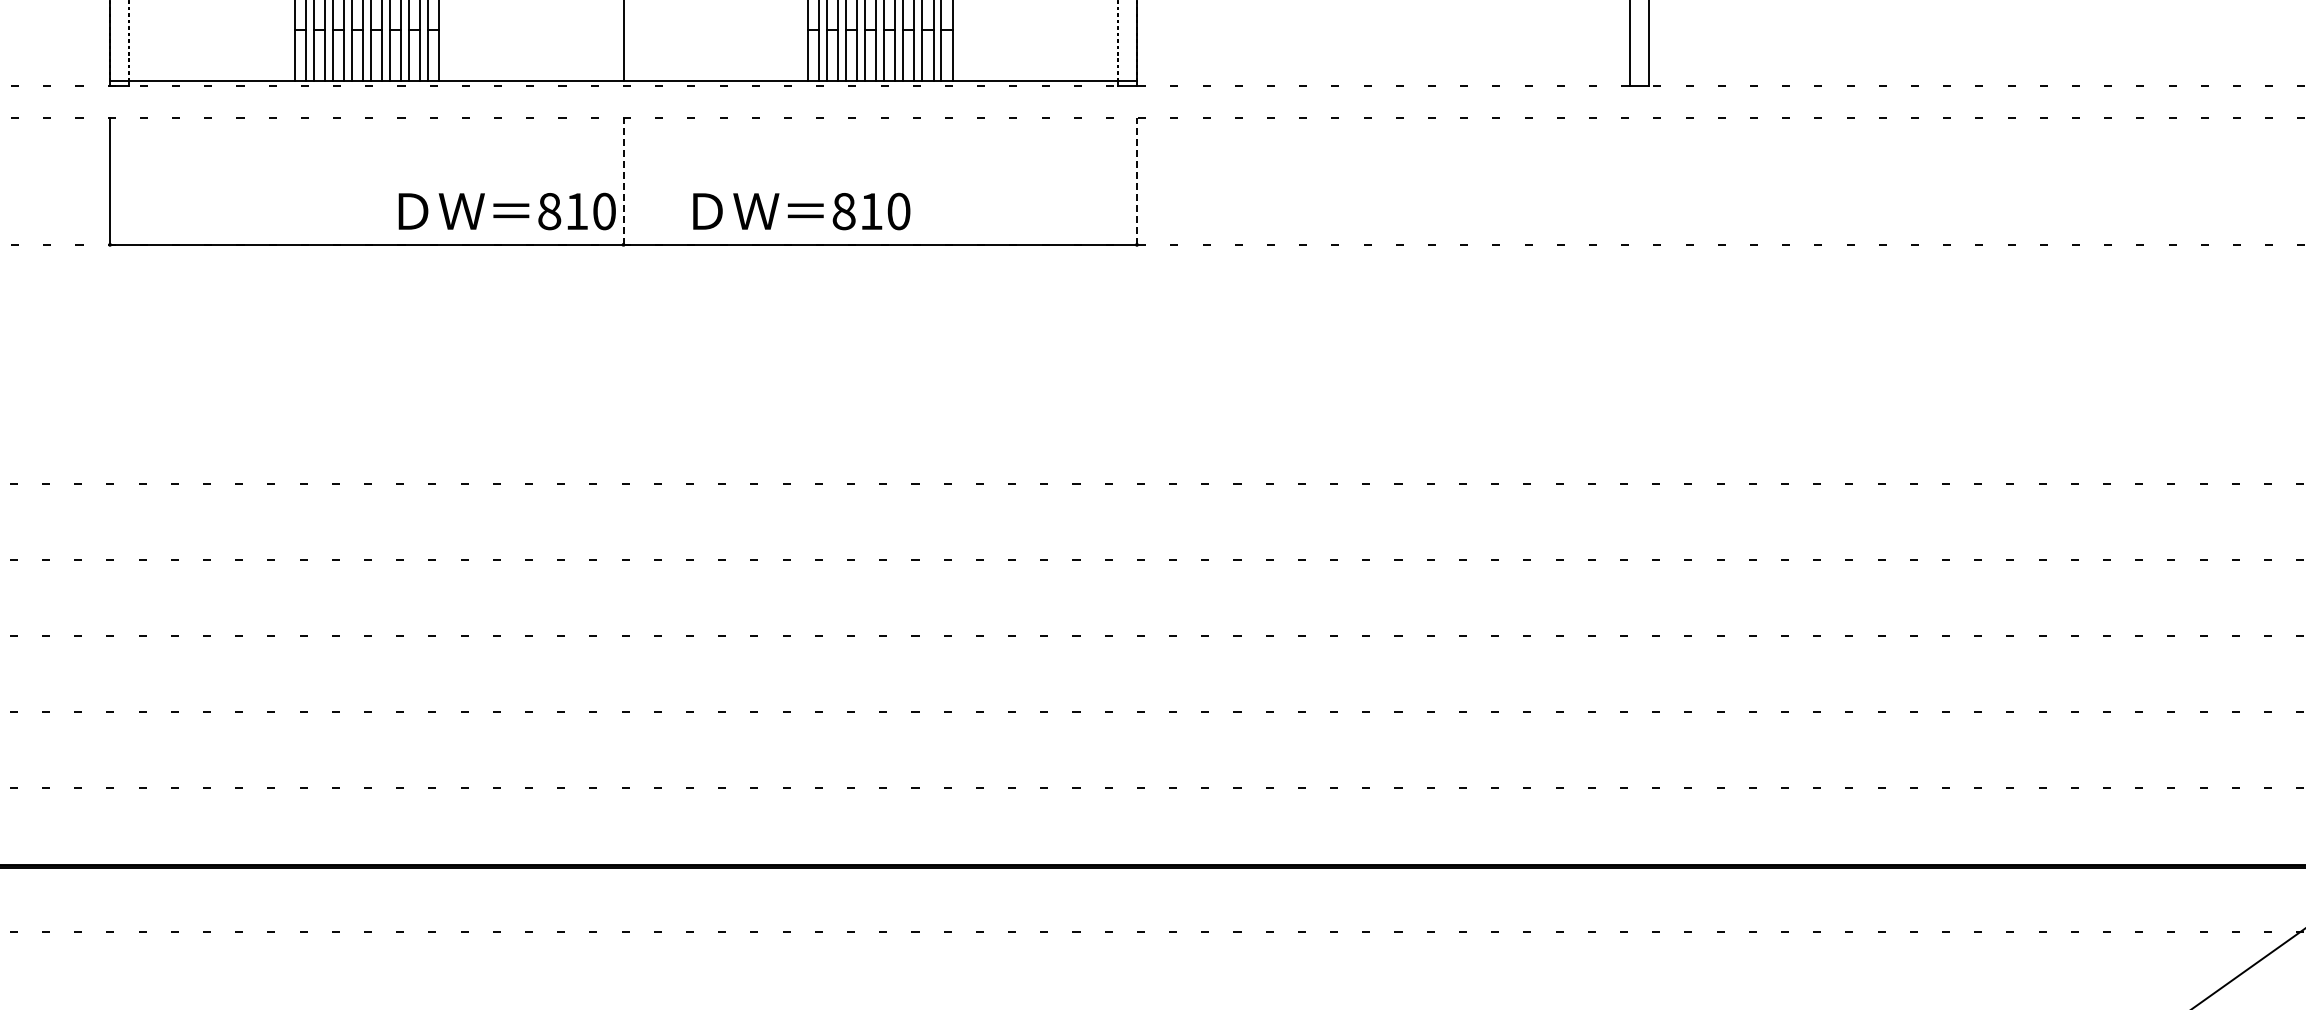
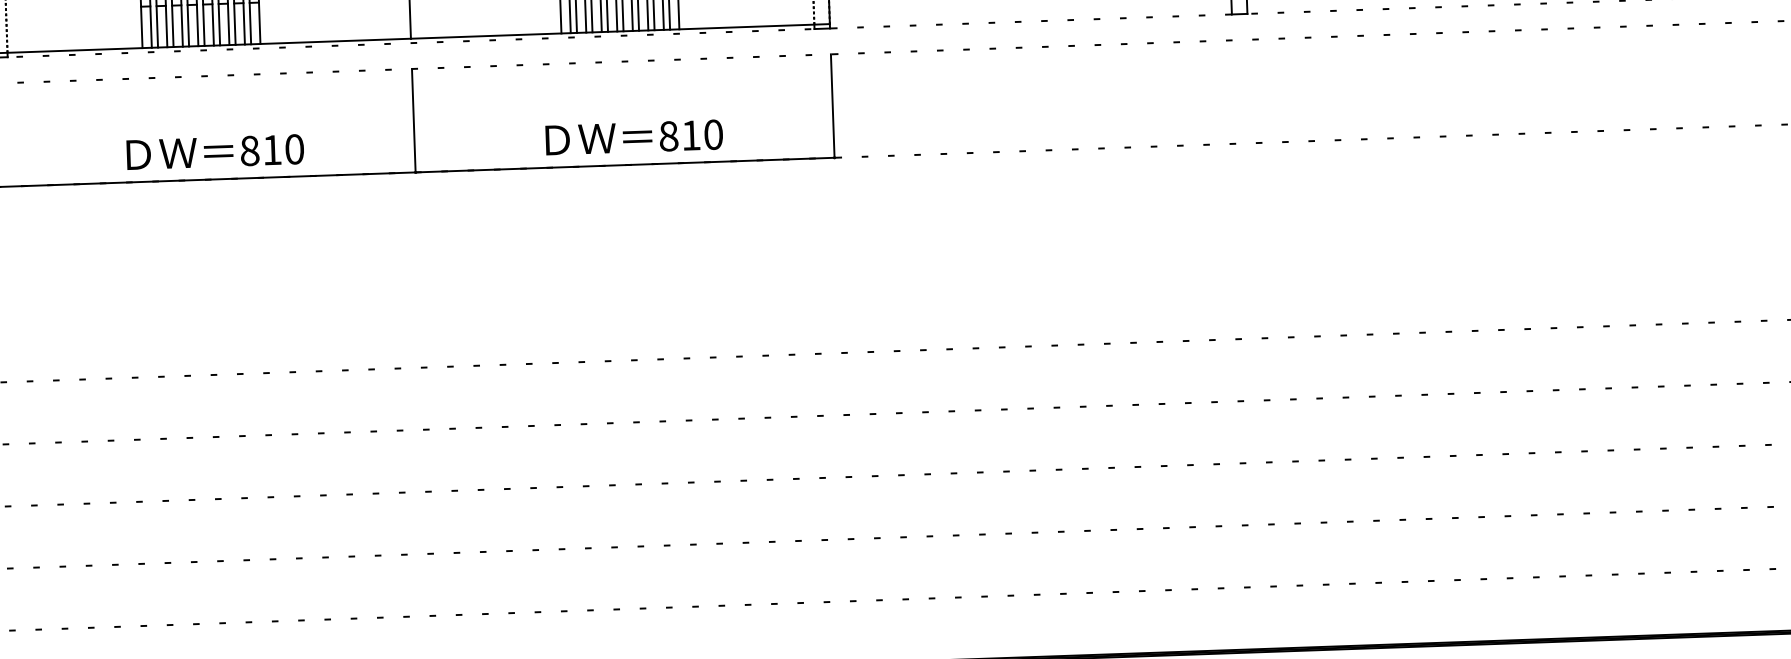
line: (623, 180) -> (413, 119), dashed -> solid
line: (1136, 180) -> (832, 105), dashed -> solid
text: (506, 211) -> (214, 152), moved
text: (801, 211) -> (634, 137), moved

